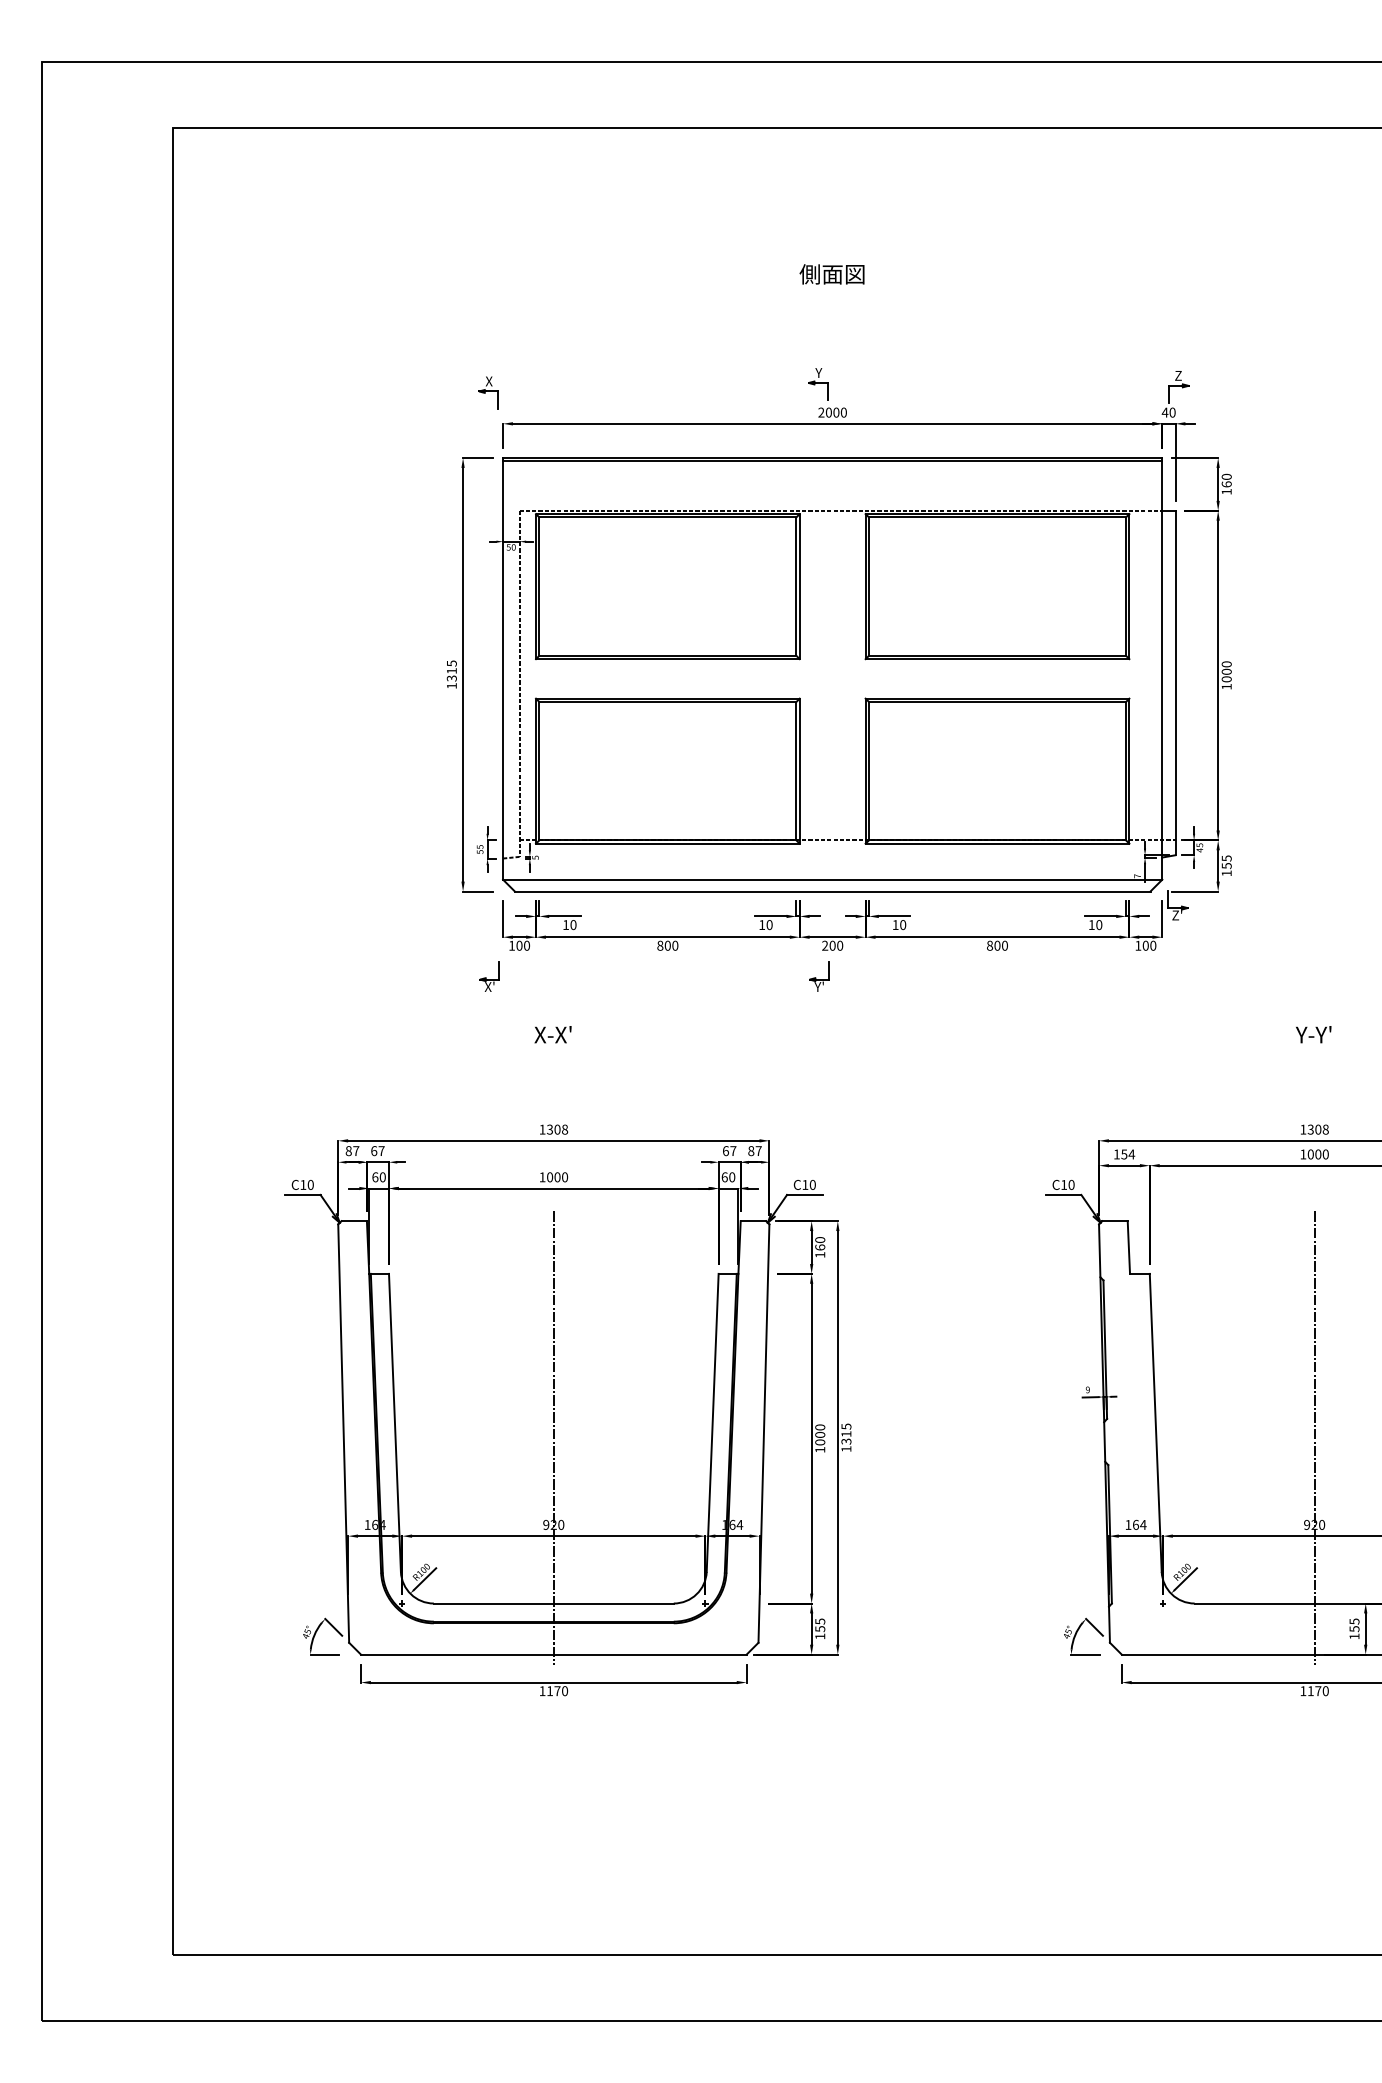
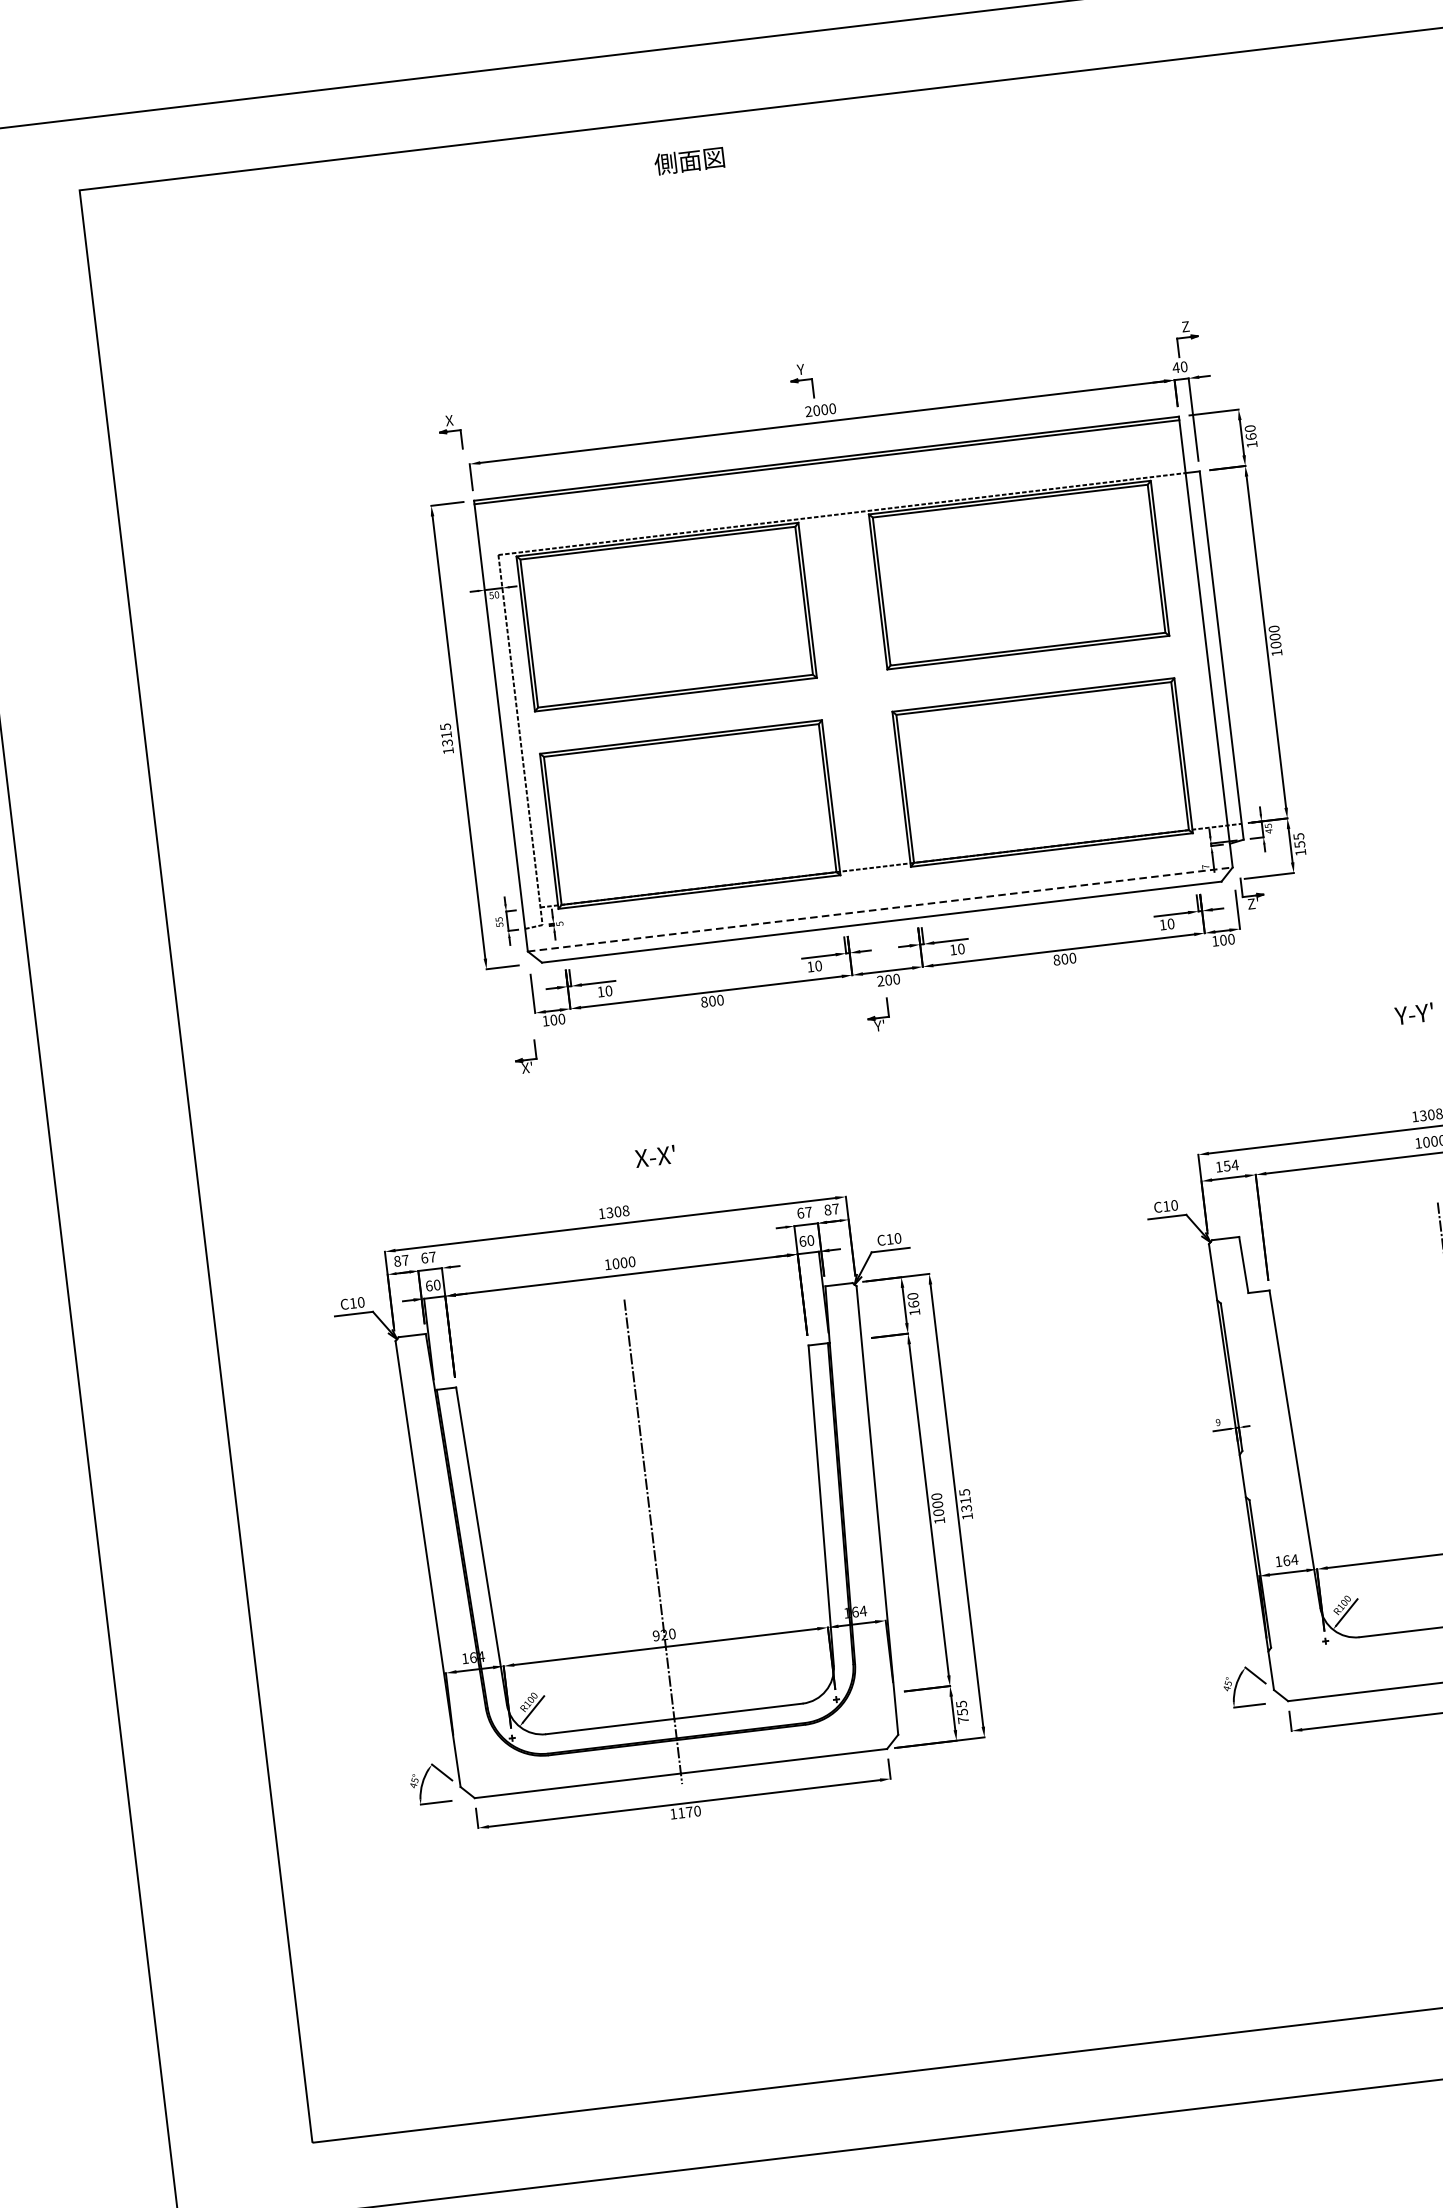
text: (831, 274) -> (688, 161), moved
line: (832, 879) -> (880, 909), solid -> dashed
text: (552, 1034) -> (654, 1156), moved
text: (820, 1636) -> (963, 1720), 155 -> 755

